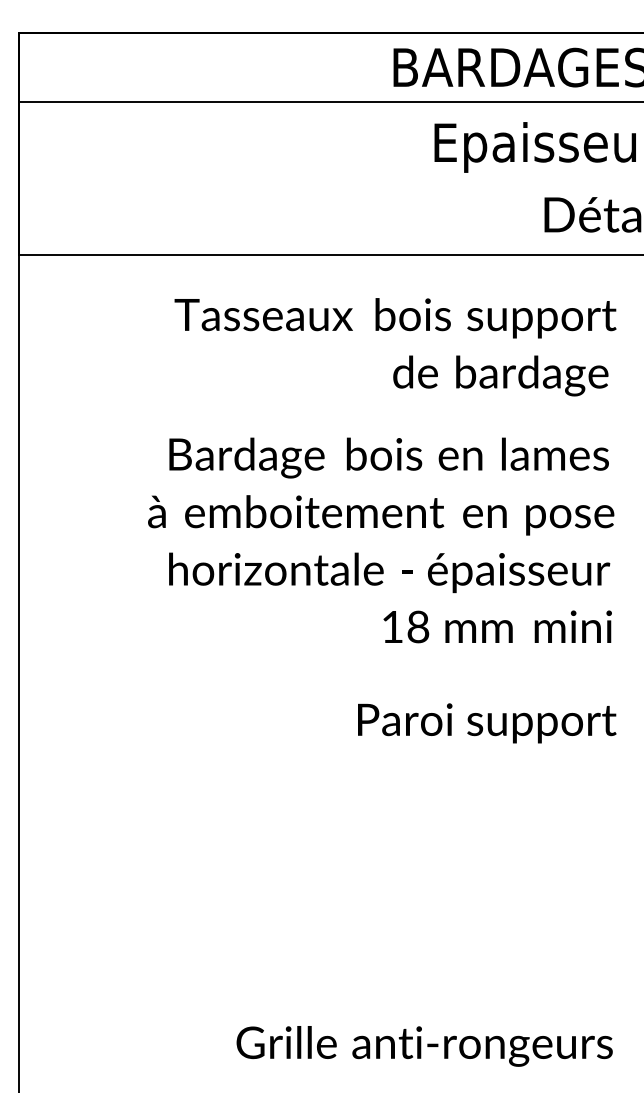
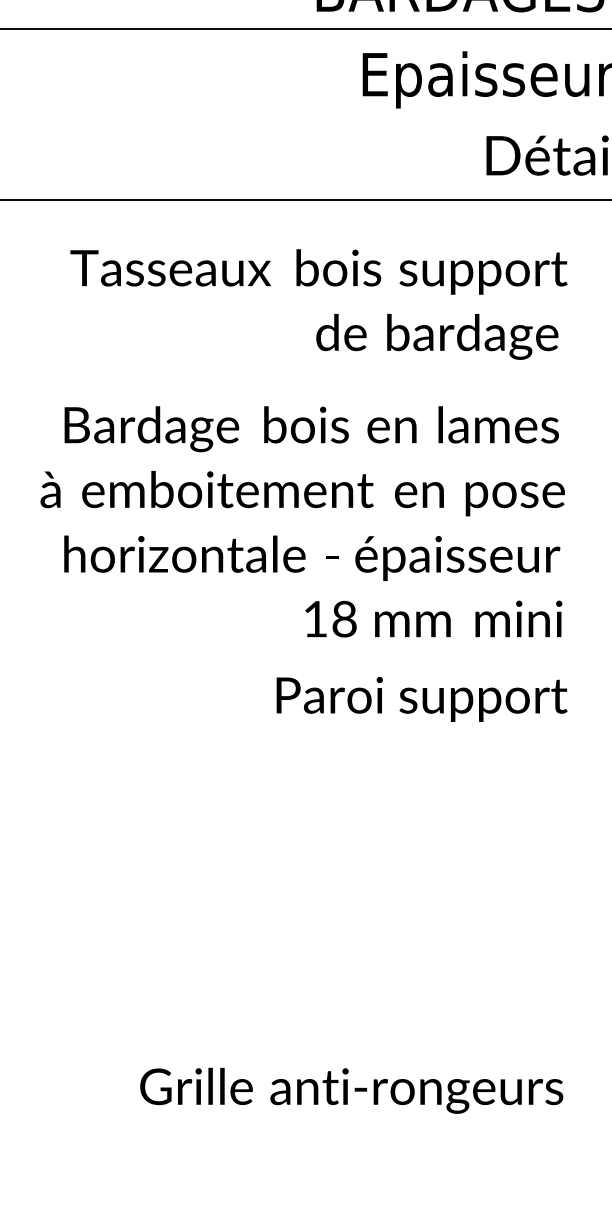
text: (487, 723) -> (422, 699), moved

